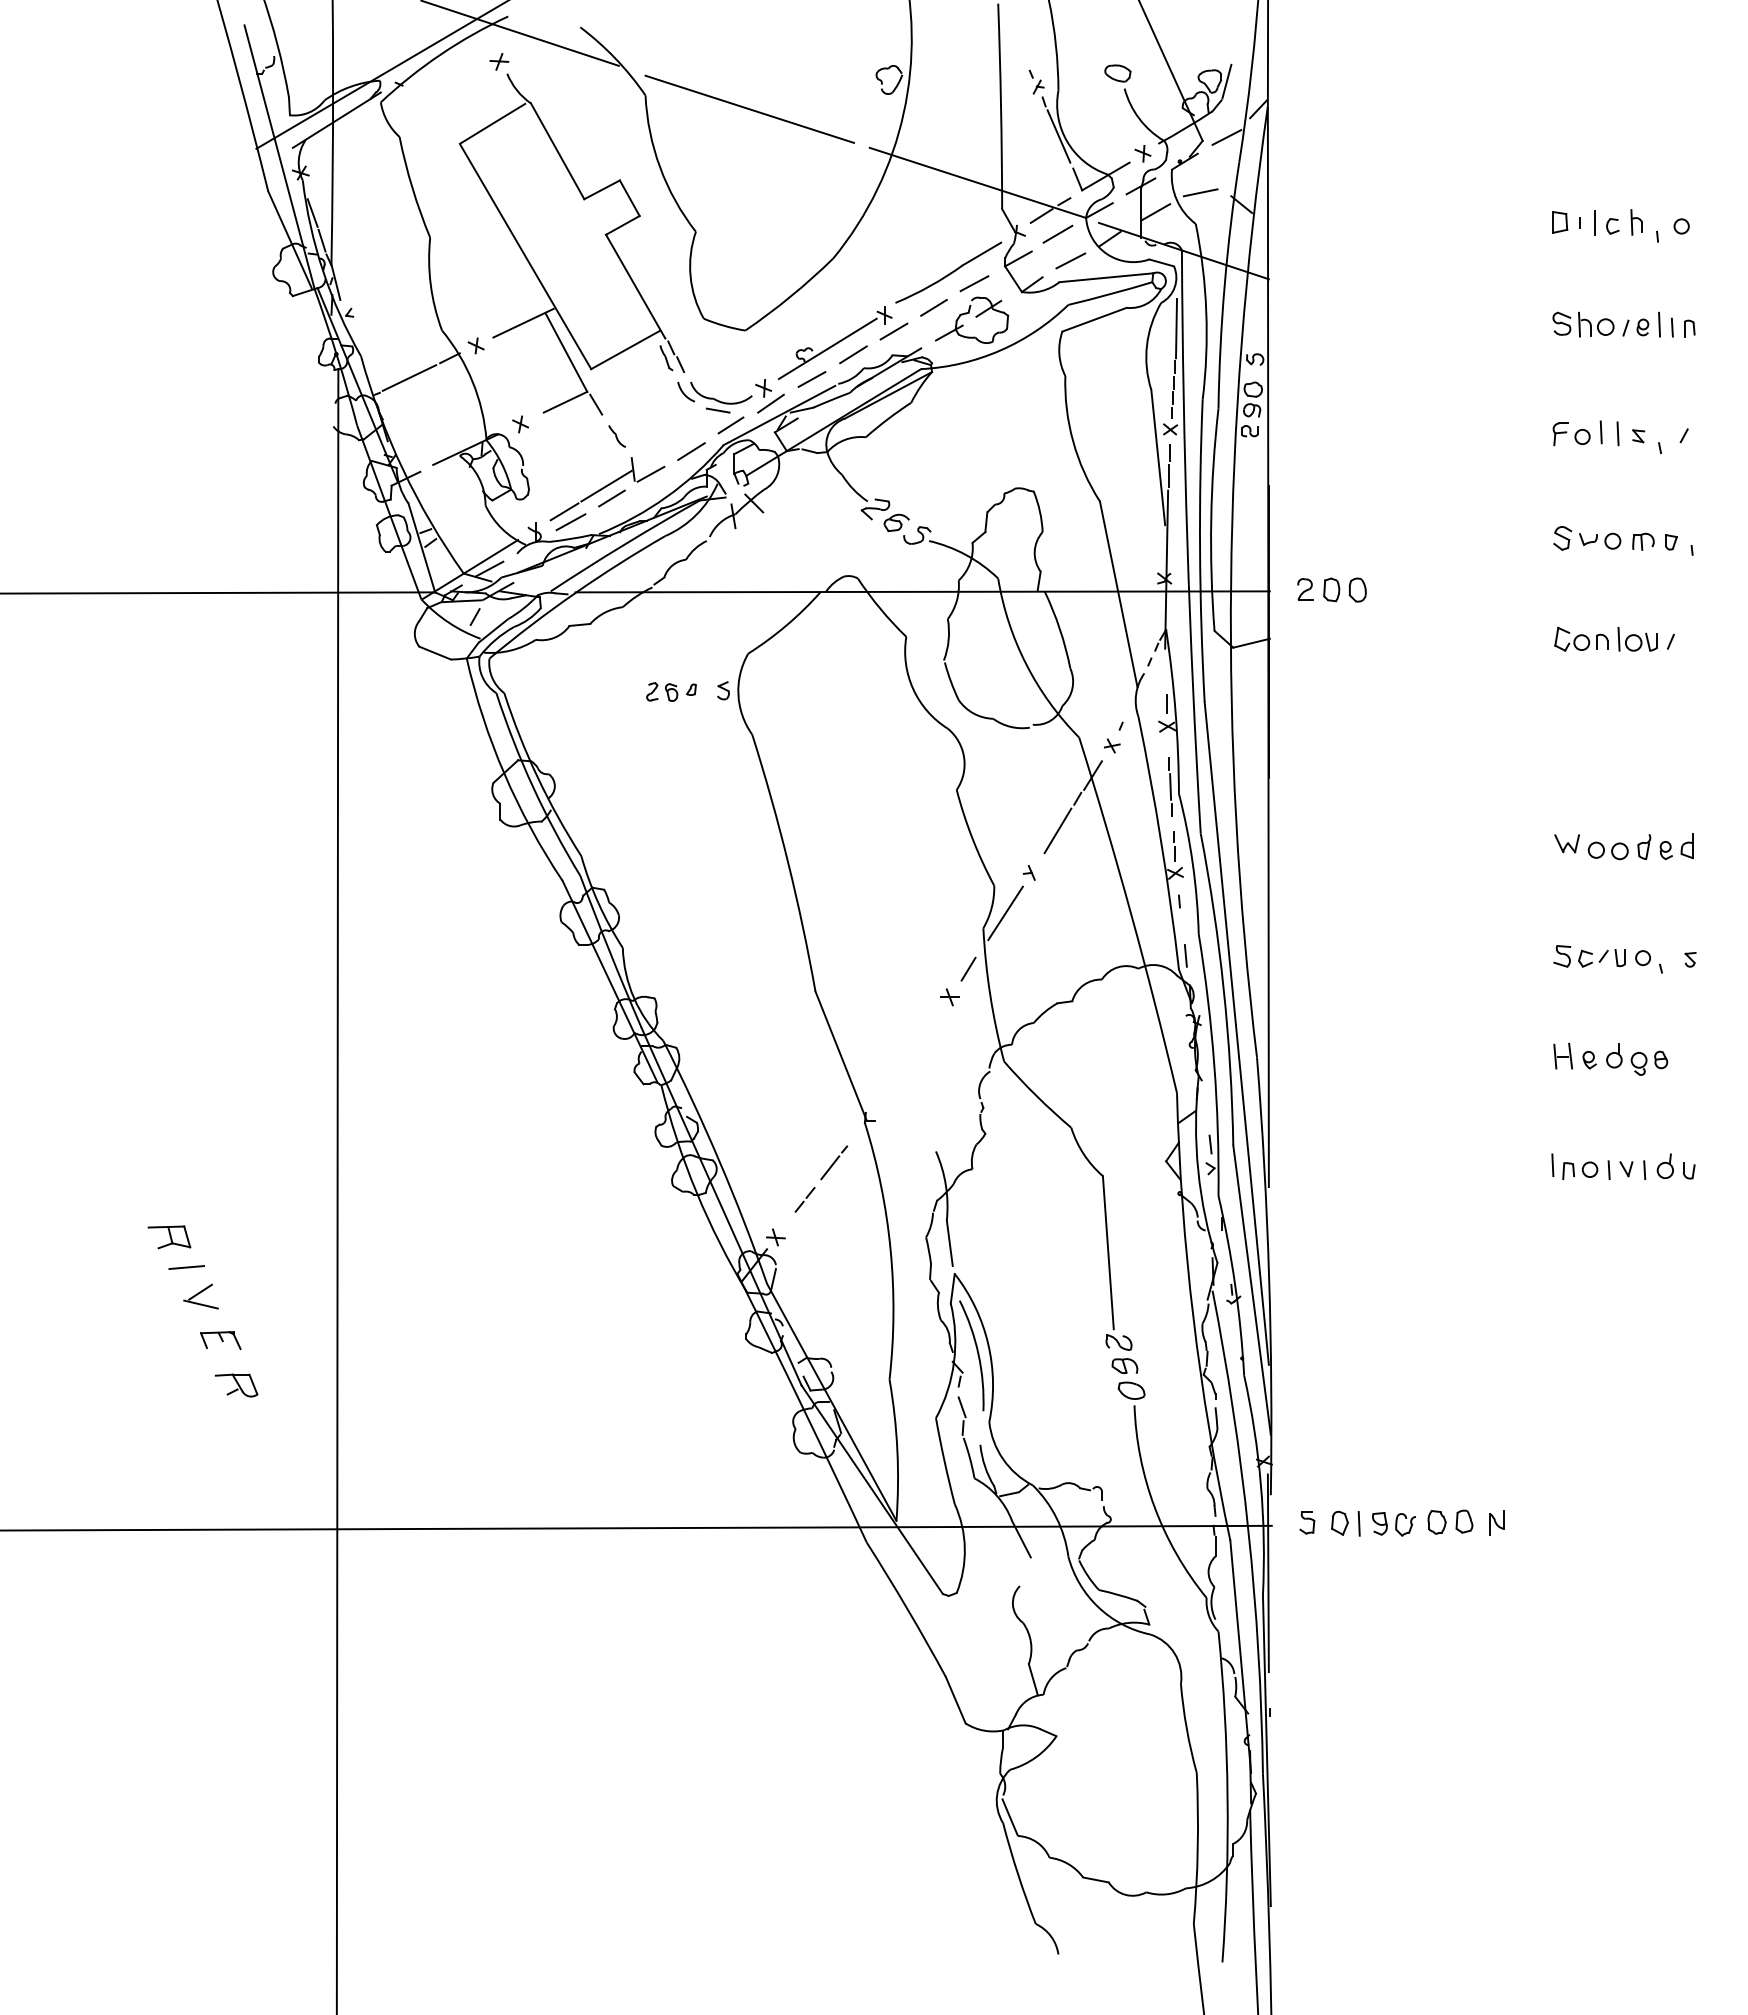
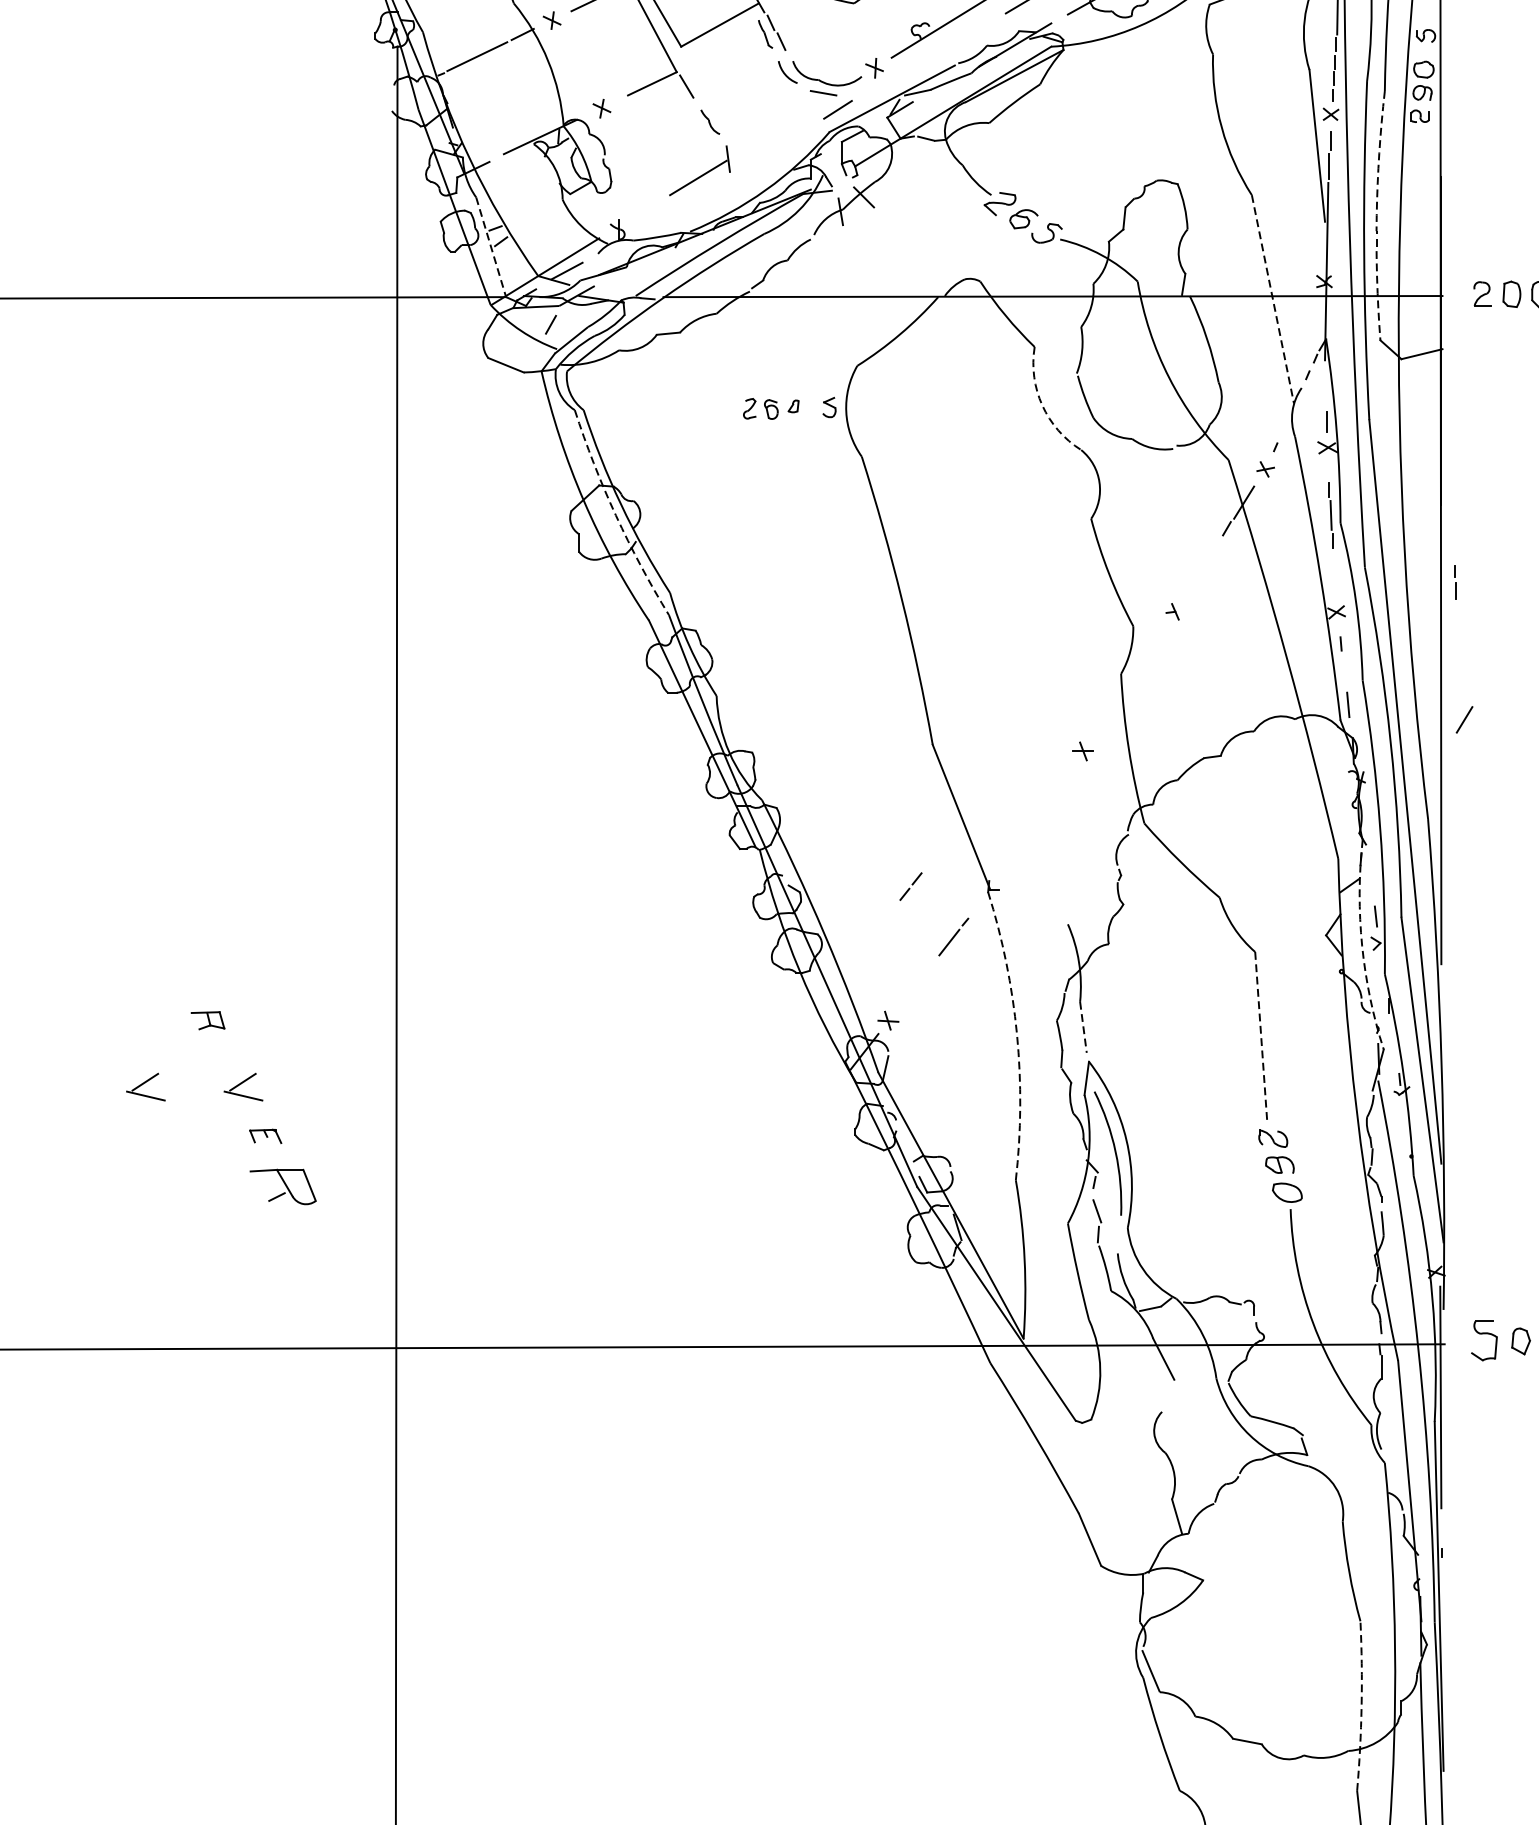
line: (853, 354) -> (975, 30), removed
line: (811, 379) -> (928, 58), removed
line: (770, 403) -> (882, 85), removed
line: (691, 451) -> (793, 139), removed
line: (650, 473) -> (747, 163), removed
line: (611, 498) -> (703, 191), removed
line: (564, 511) -> (651, 206), removed
arc: (1211, 519) -> (1377, 215), solid -> dashed
line: (570, 522) -> (657, 218), removed
line: (421, 548) -> (490, 247), solid -> dashed
line: (1118, 594) -> (1272, 299), solid -> dashed
arc: (913, 689) -> (1042, 406), solid -> dashed
arc: (533, 786) -> (616, 514), solid -> dashed
line: (1057, 830) -> (1204, 564), removed
line: (1174, 846) -> (1455, 582), moved
line: (1005, 913) -> (1145, 657), removed
line: (968, 968) -> (1464, 719), moved
arc: (1198, 1170) -> (1362, 945), solid -> dashed
line: (805, 1198) -> (911, 885), moved
part: (169, 1237) -> (208, 1020), size x0.7
line: (949, 1243) -> (1083, 1027), solid -> dashed
arc: (890, 1249) -> (1016, 1034), solid -> dashed
line: (1108, 1252) -> (1261, 1037), solid -> dashed
line: (186, 1267) -> (227, 1054), removed
part: (113, 1296) -> (145, 1087), added
part: (220, 1340) -> (265, 1136), size x0.7
part: (236, 1385) -> (283, 1186), size x1.4
part: (1307, 1522) -> (1484, 1340), size x1.6
arc: (1197, 1848) -> (1361, 1706), solid -> dashed

